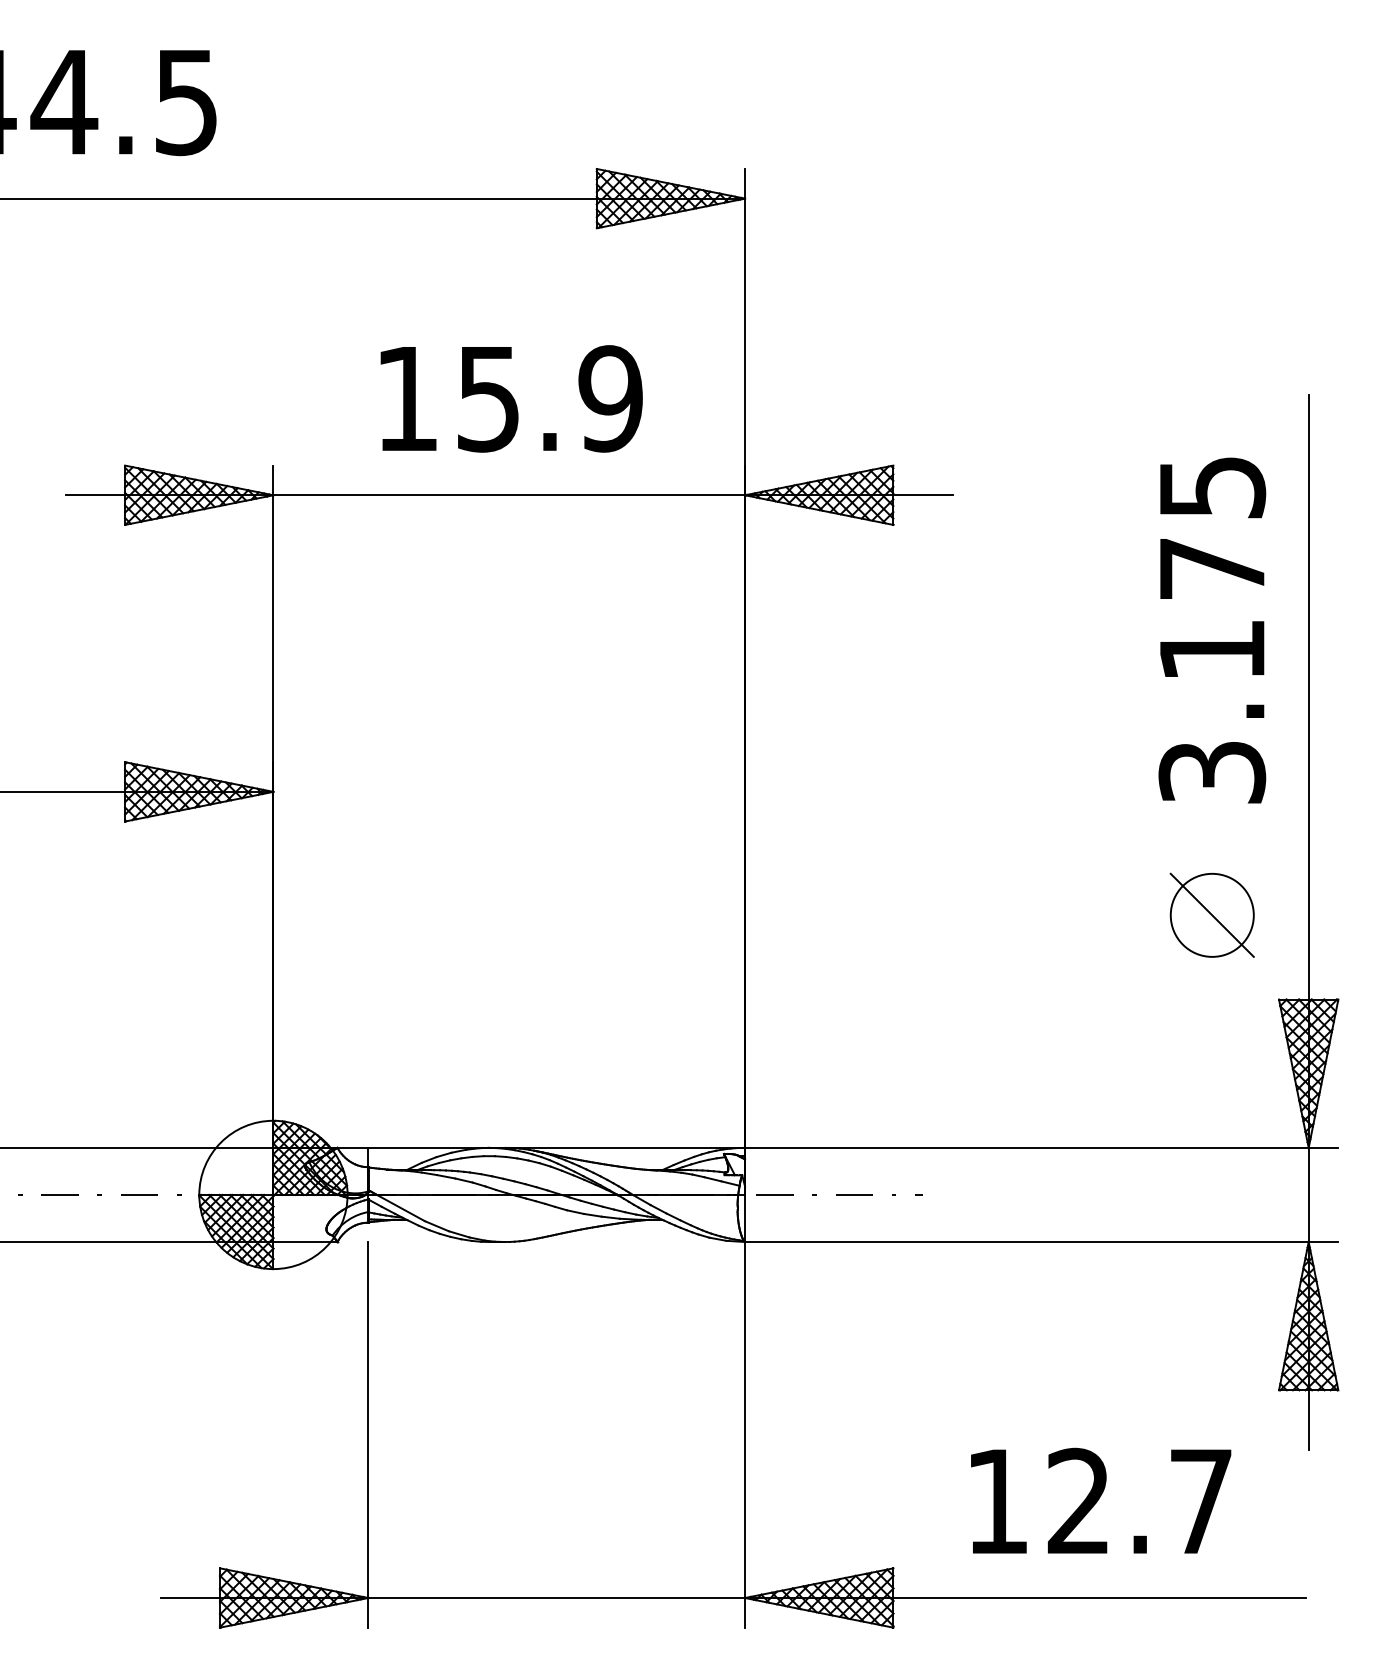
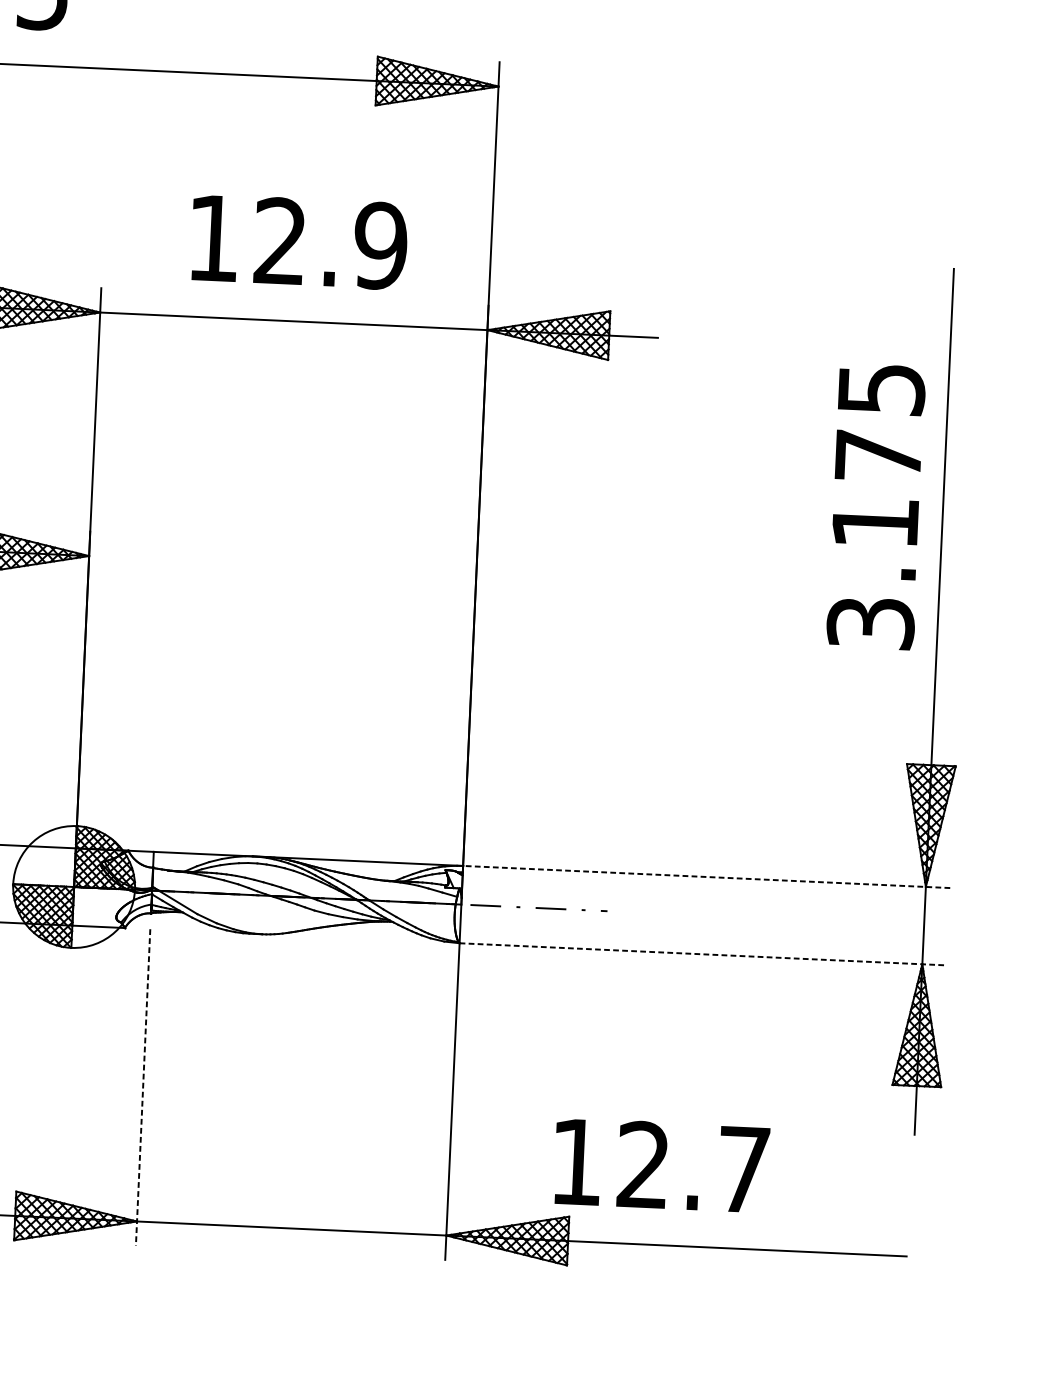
text: (487, 398) -> (279, 241), 15.9 -> 12.9
text: (1212, 630) -> (876, 506), moved
part: (1211, 914) -> (854, 691), removed
line: (1041, 1147) -> (706, 876), solid -> dashed
line: (1041, 1242) -> (702, 954), solid -> dashed
line: (368, 1434) -> (143, 1087), solid -> dashed
text: (1101, 1500) -> (662, 1165), moved

